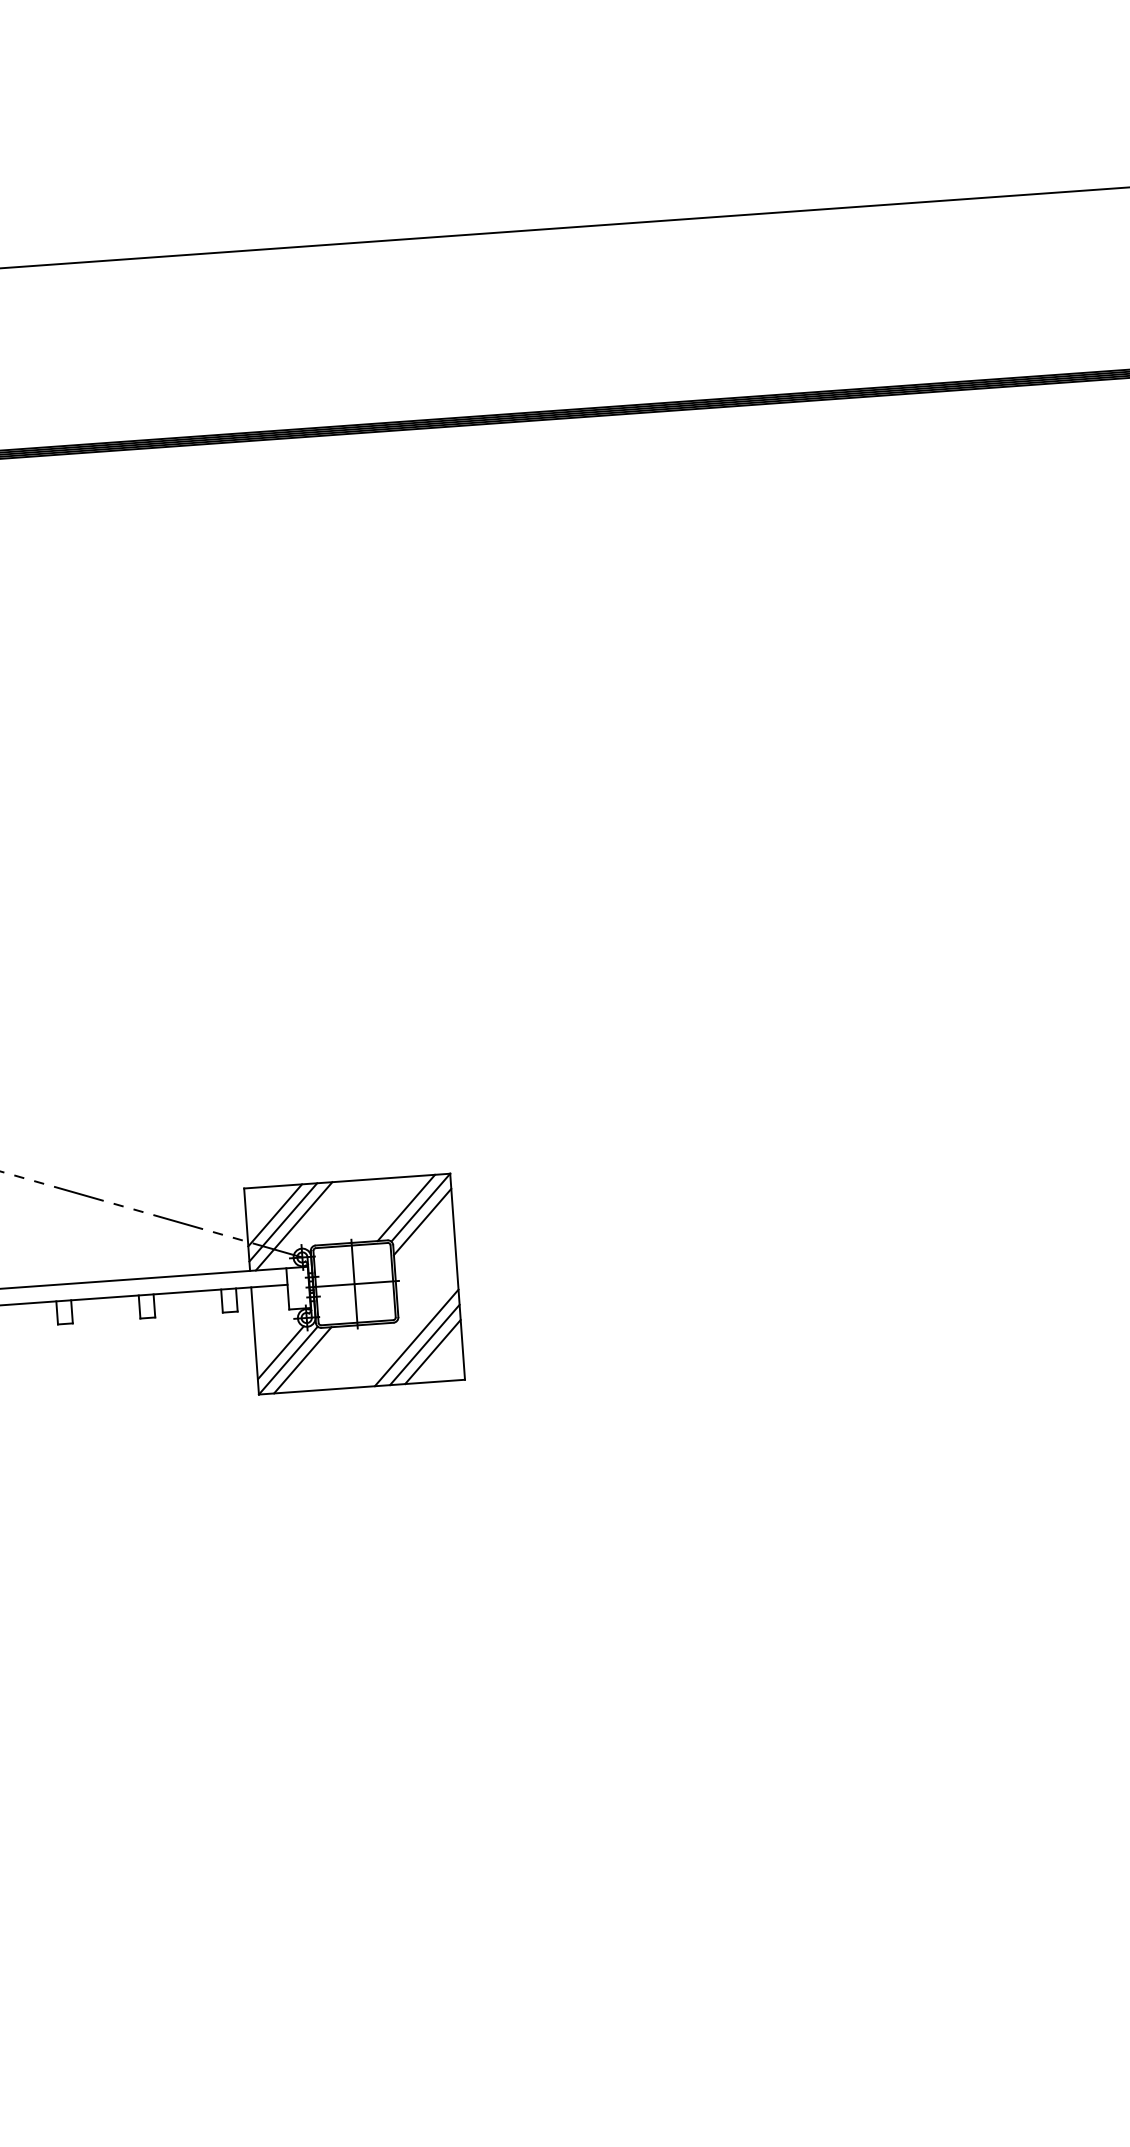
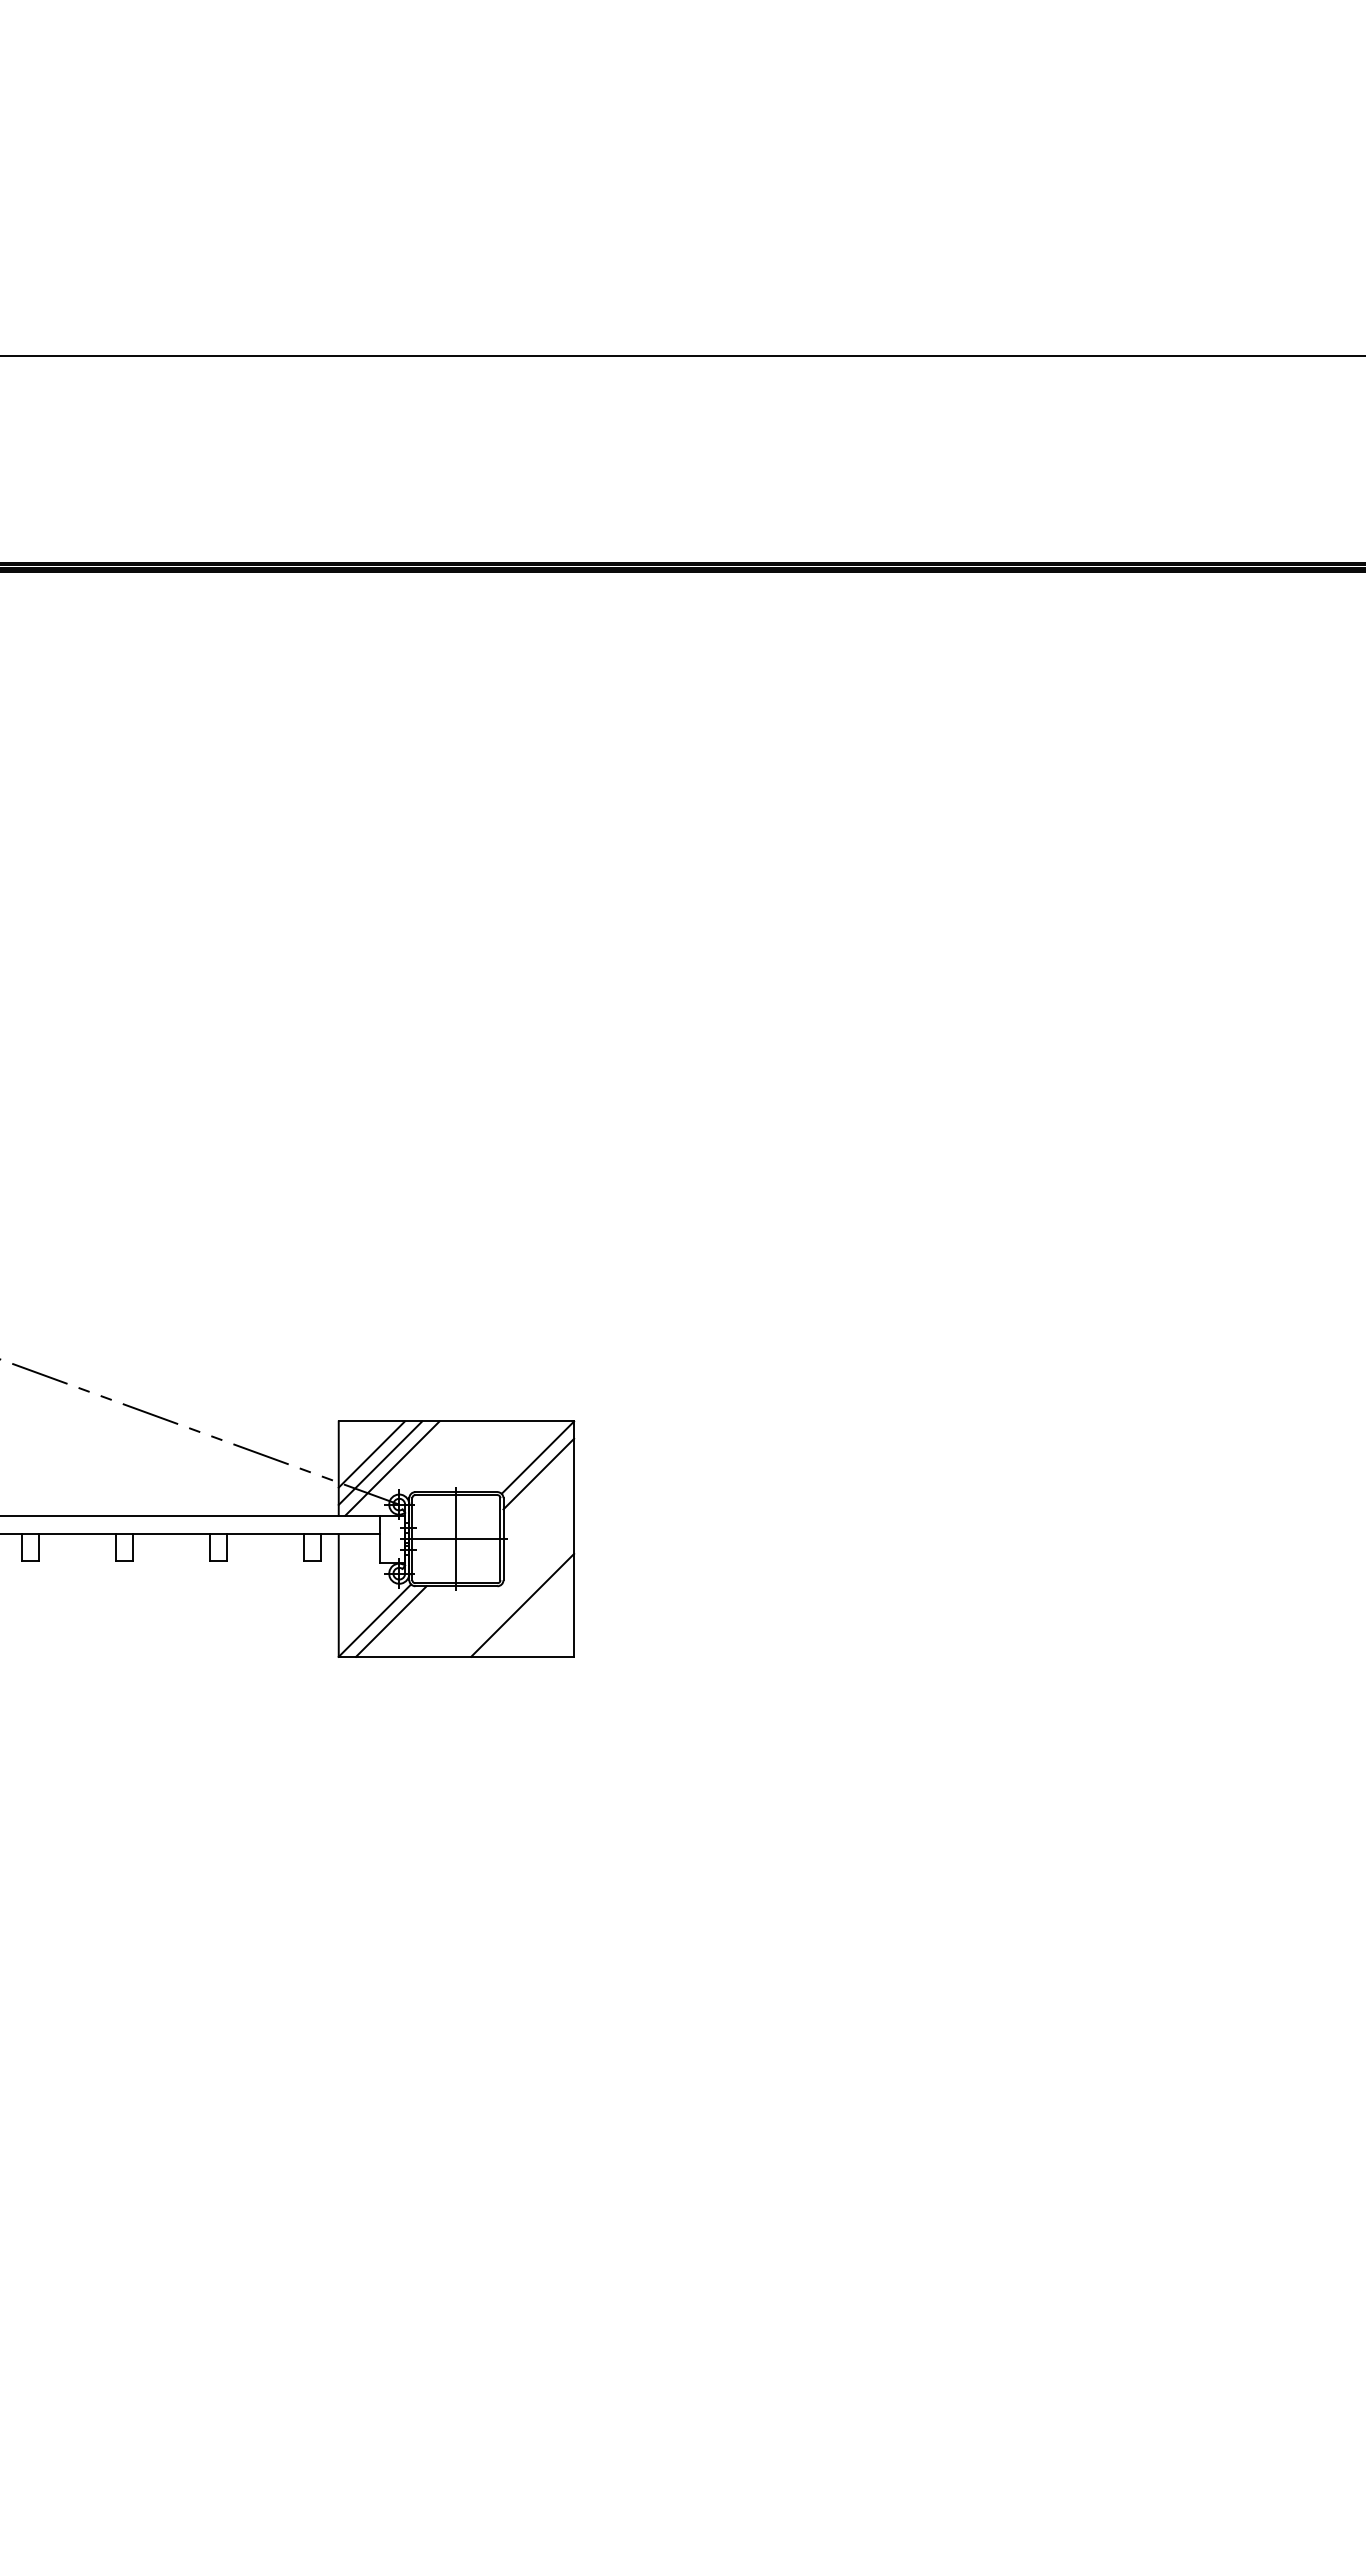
line: (406, 1207) -> (521, 1456), removed
line: (424, 1344) -> (531, 1613), removed
line: (432, 1351) -> (539, 1622), removed
line: (281, 1352) -> (367, 1610), removed

